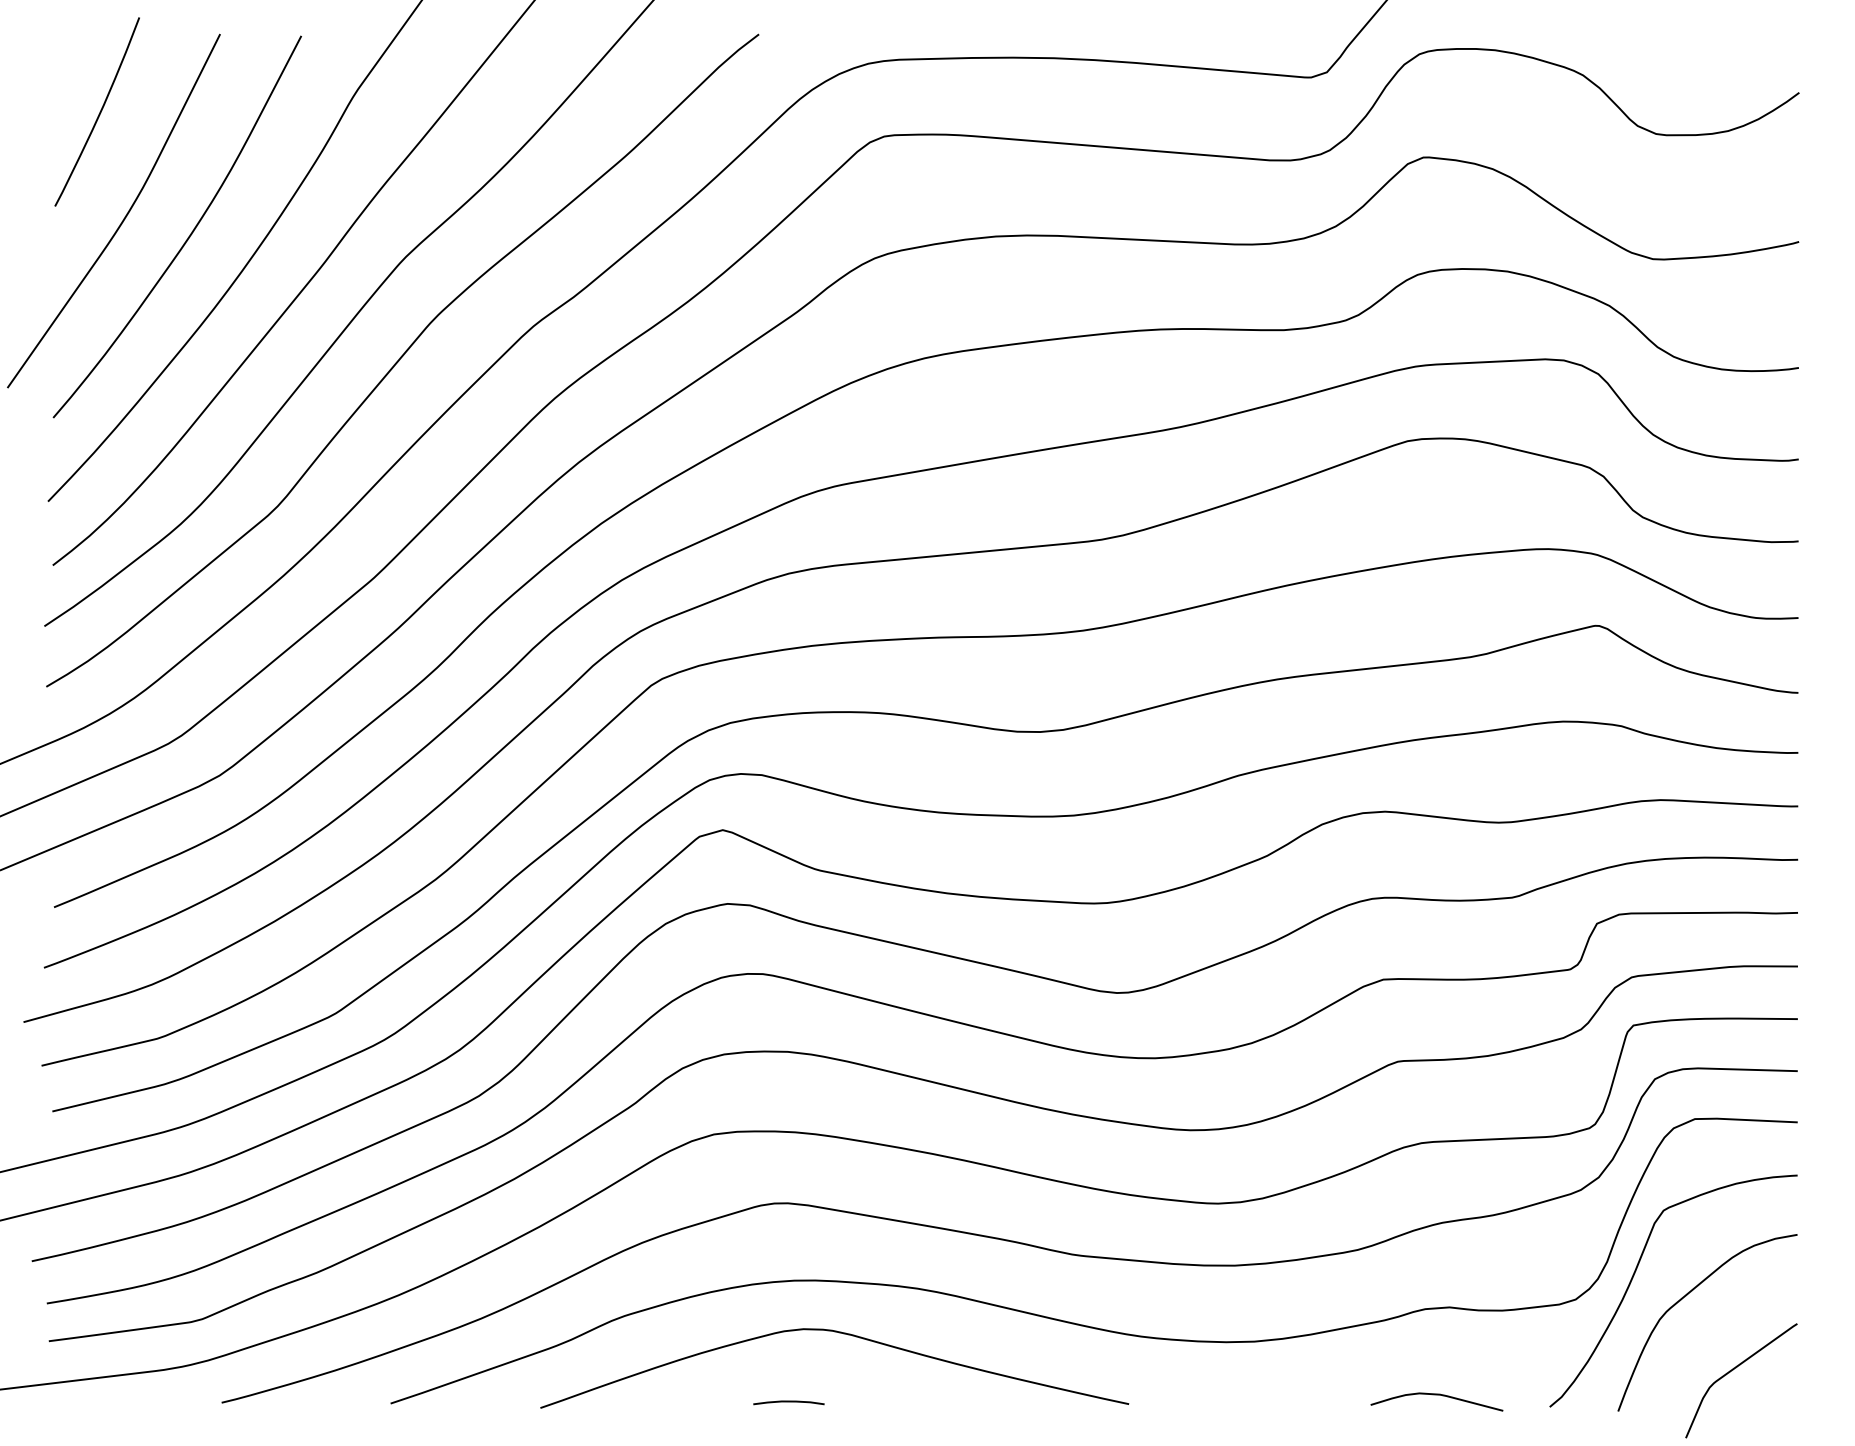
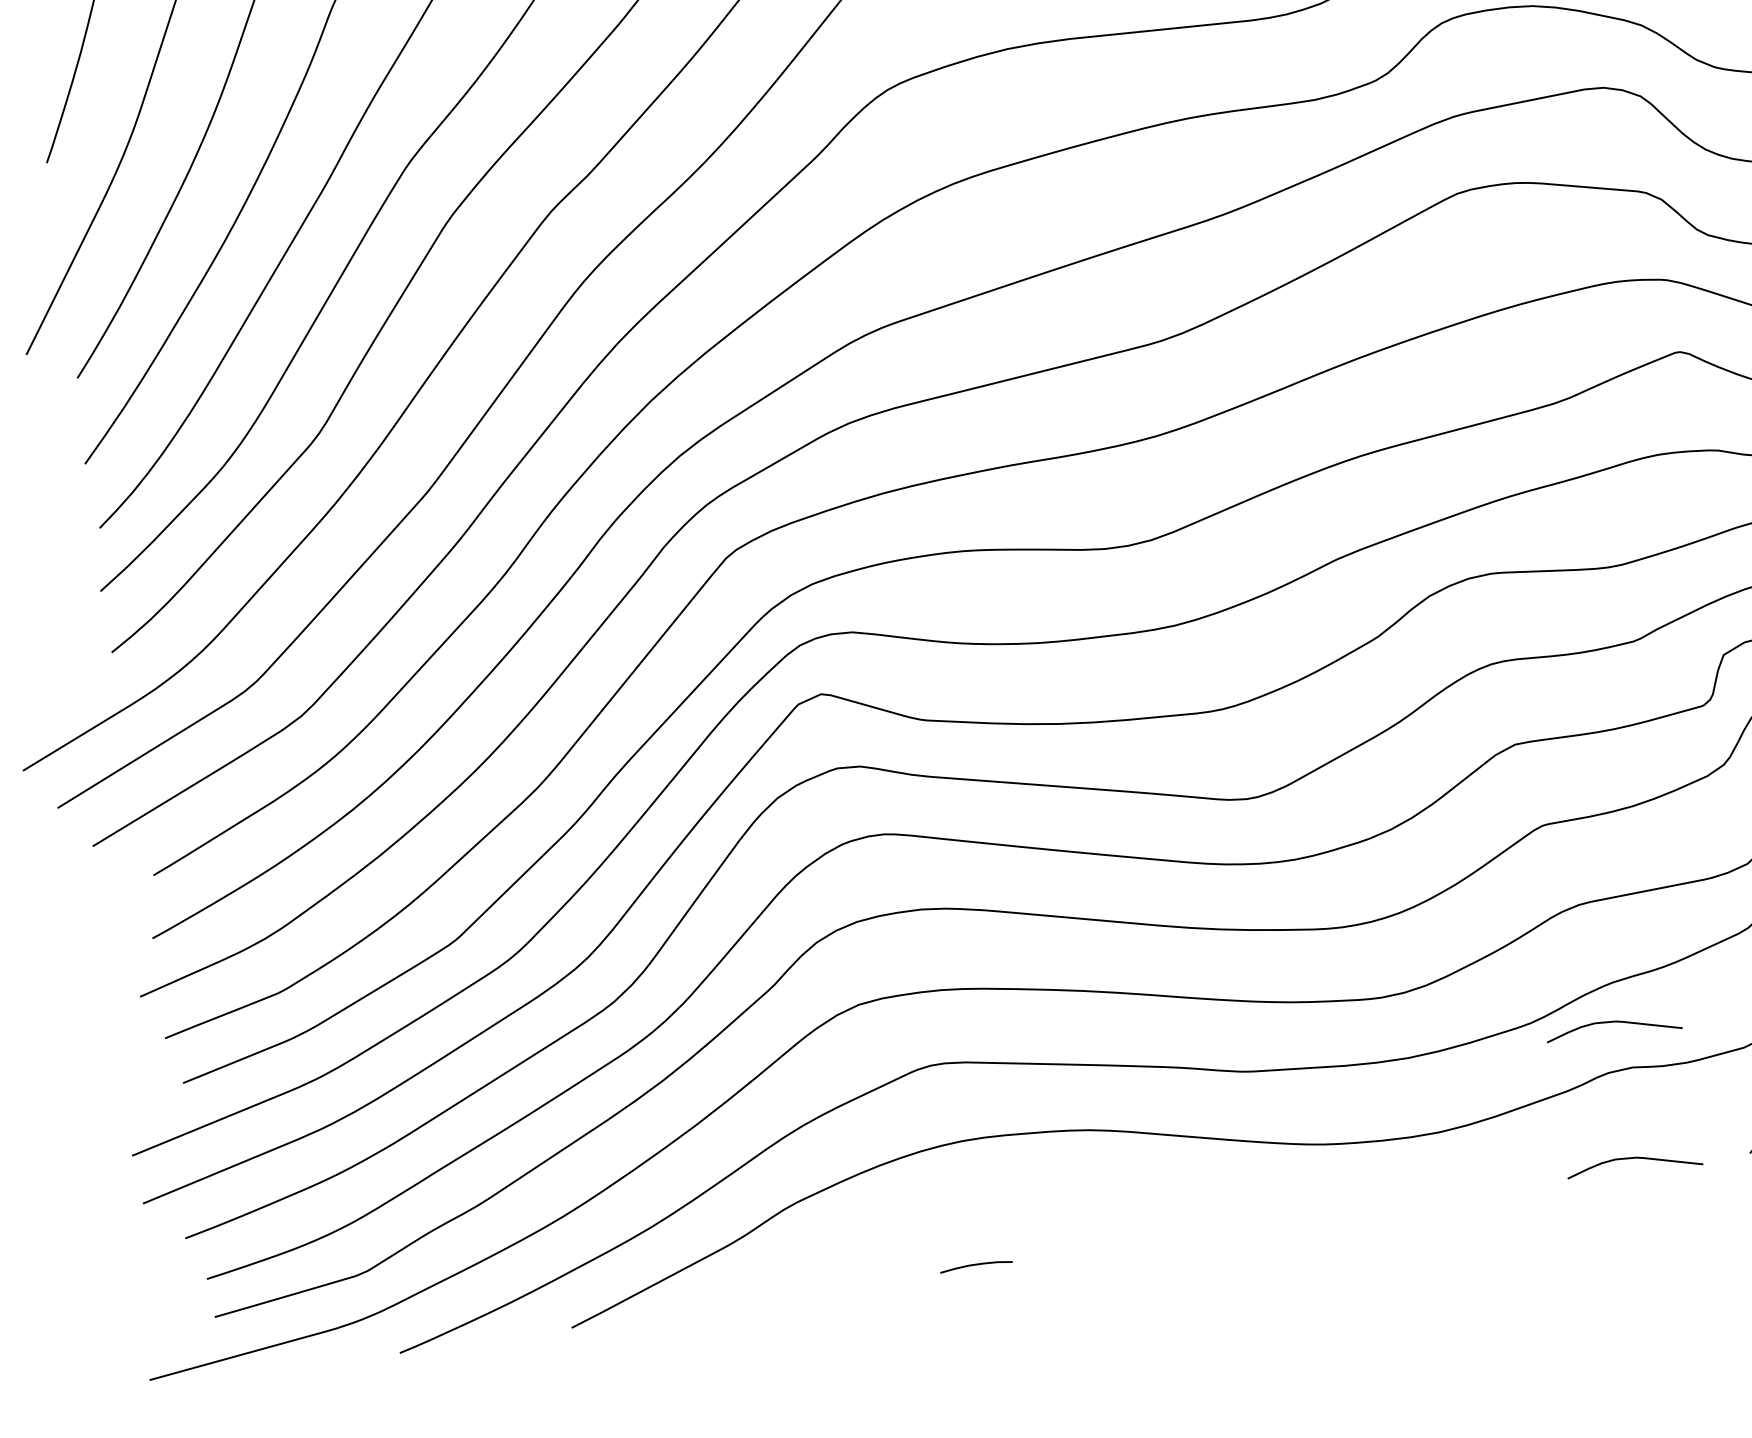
curve: (1436, 1261) -> (1612, 1022), added
curve: (843, 1334) -> (1021, 1188), removed

